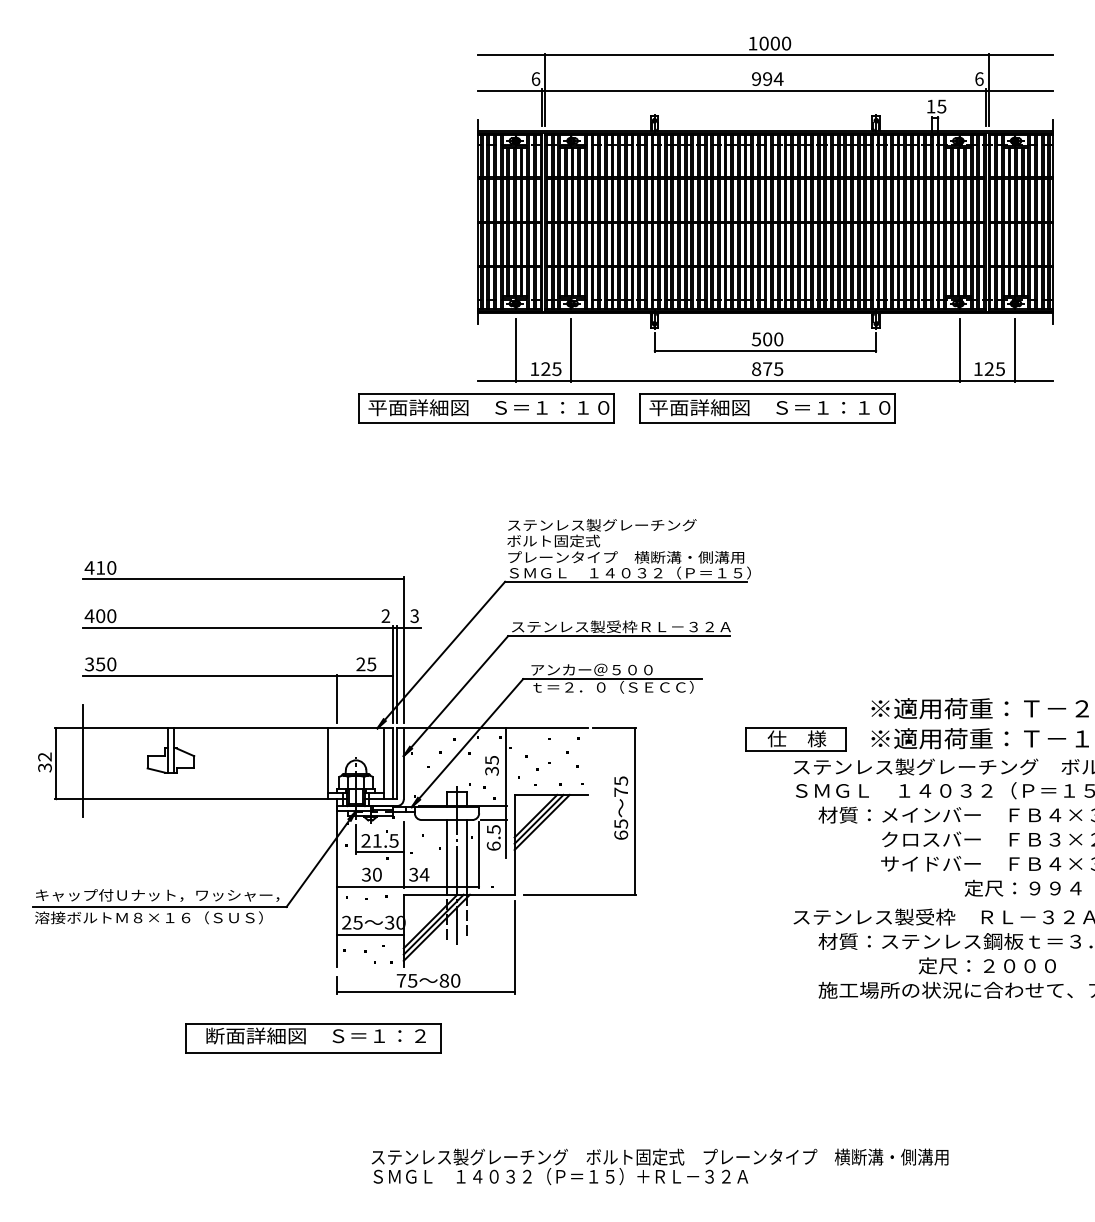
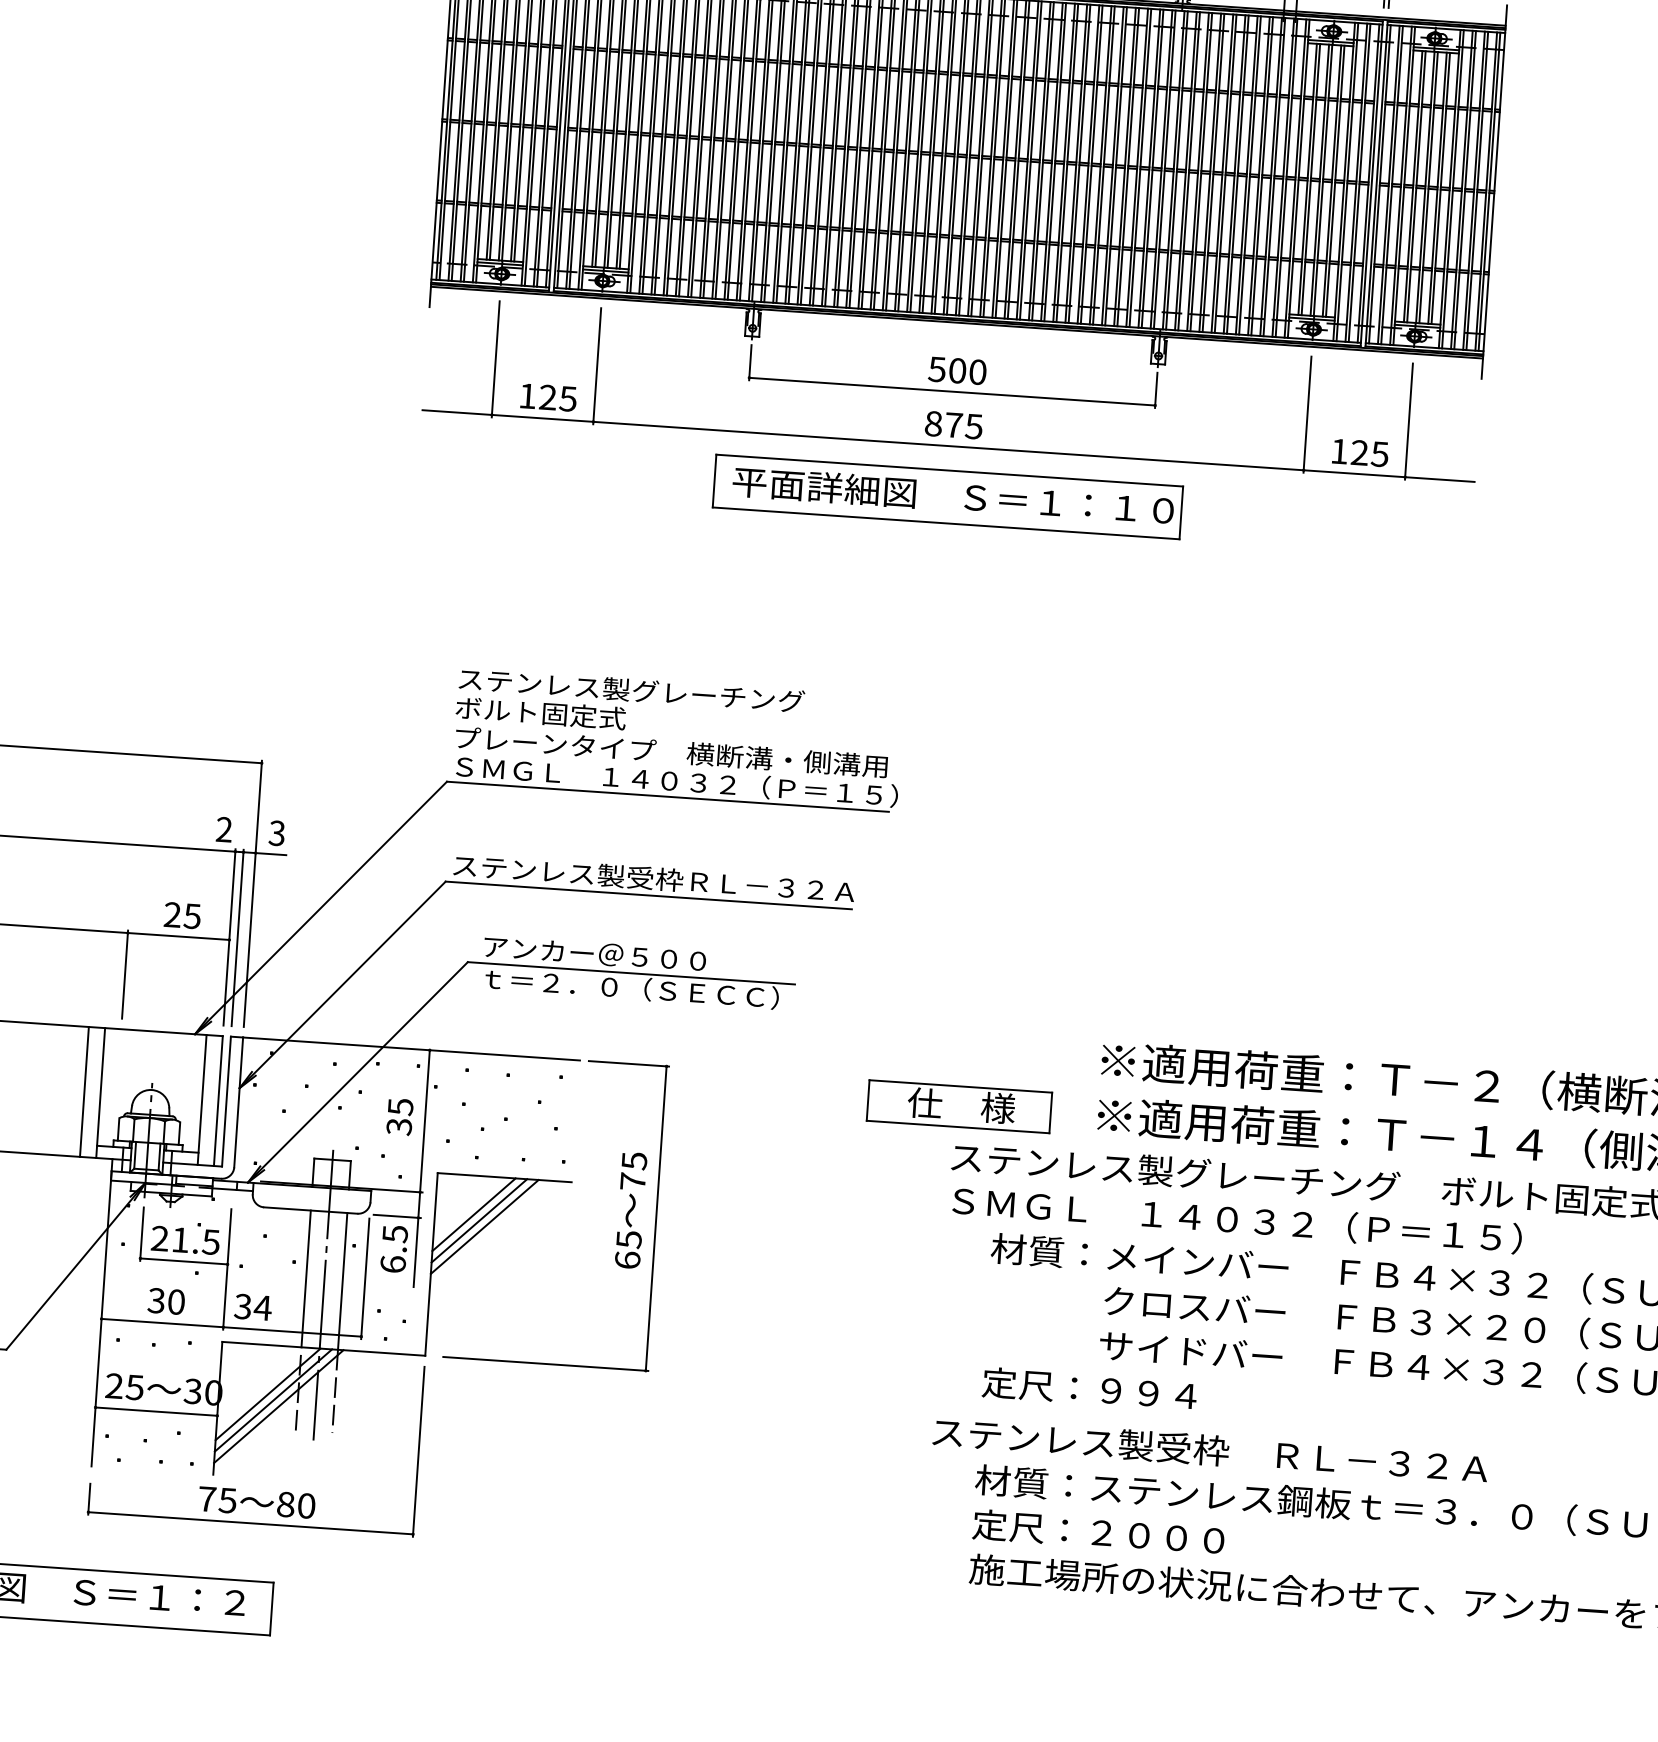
part: (486, 408) -> (434, 462), removed
line: (319, 763) -> (84, 1091), added
text: (1022, 887) -> (1088, 1387), moved
text: (986, 965) -> (1097, 1531), moved

